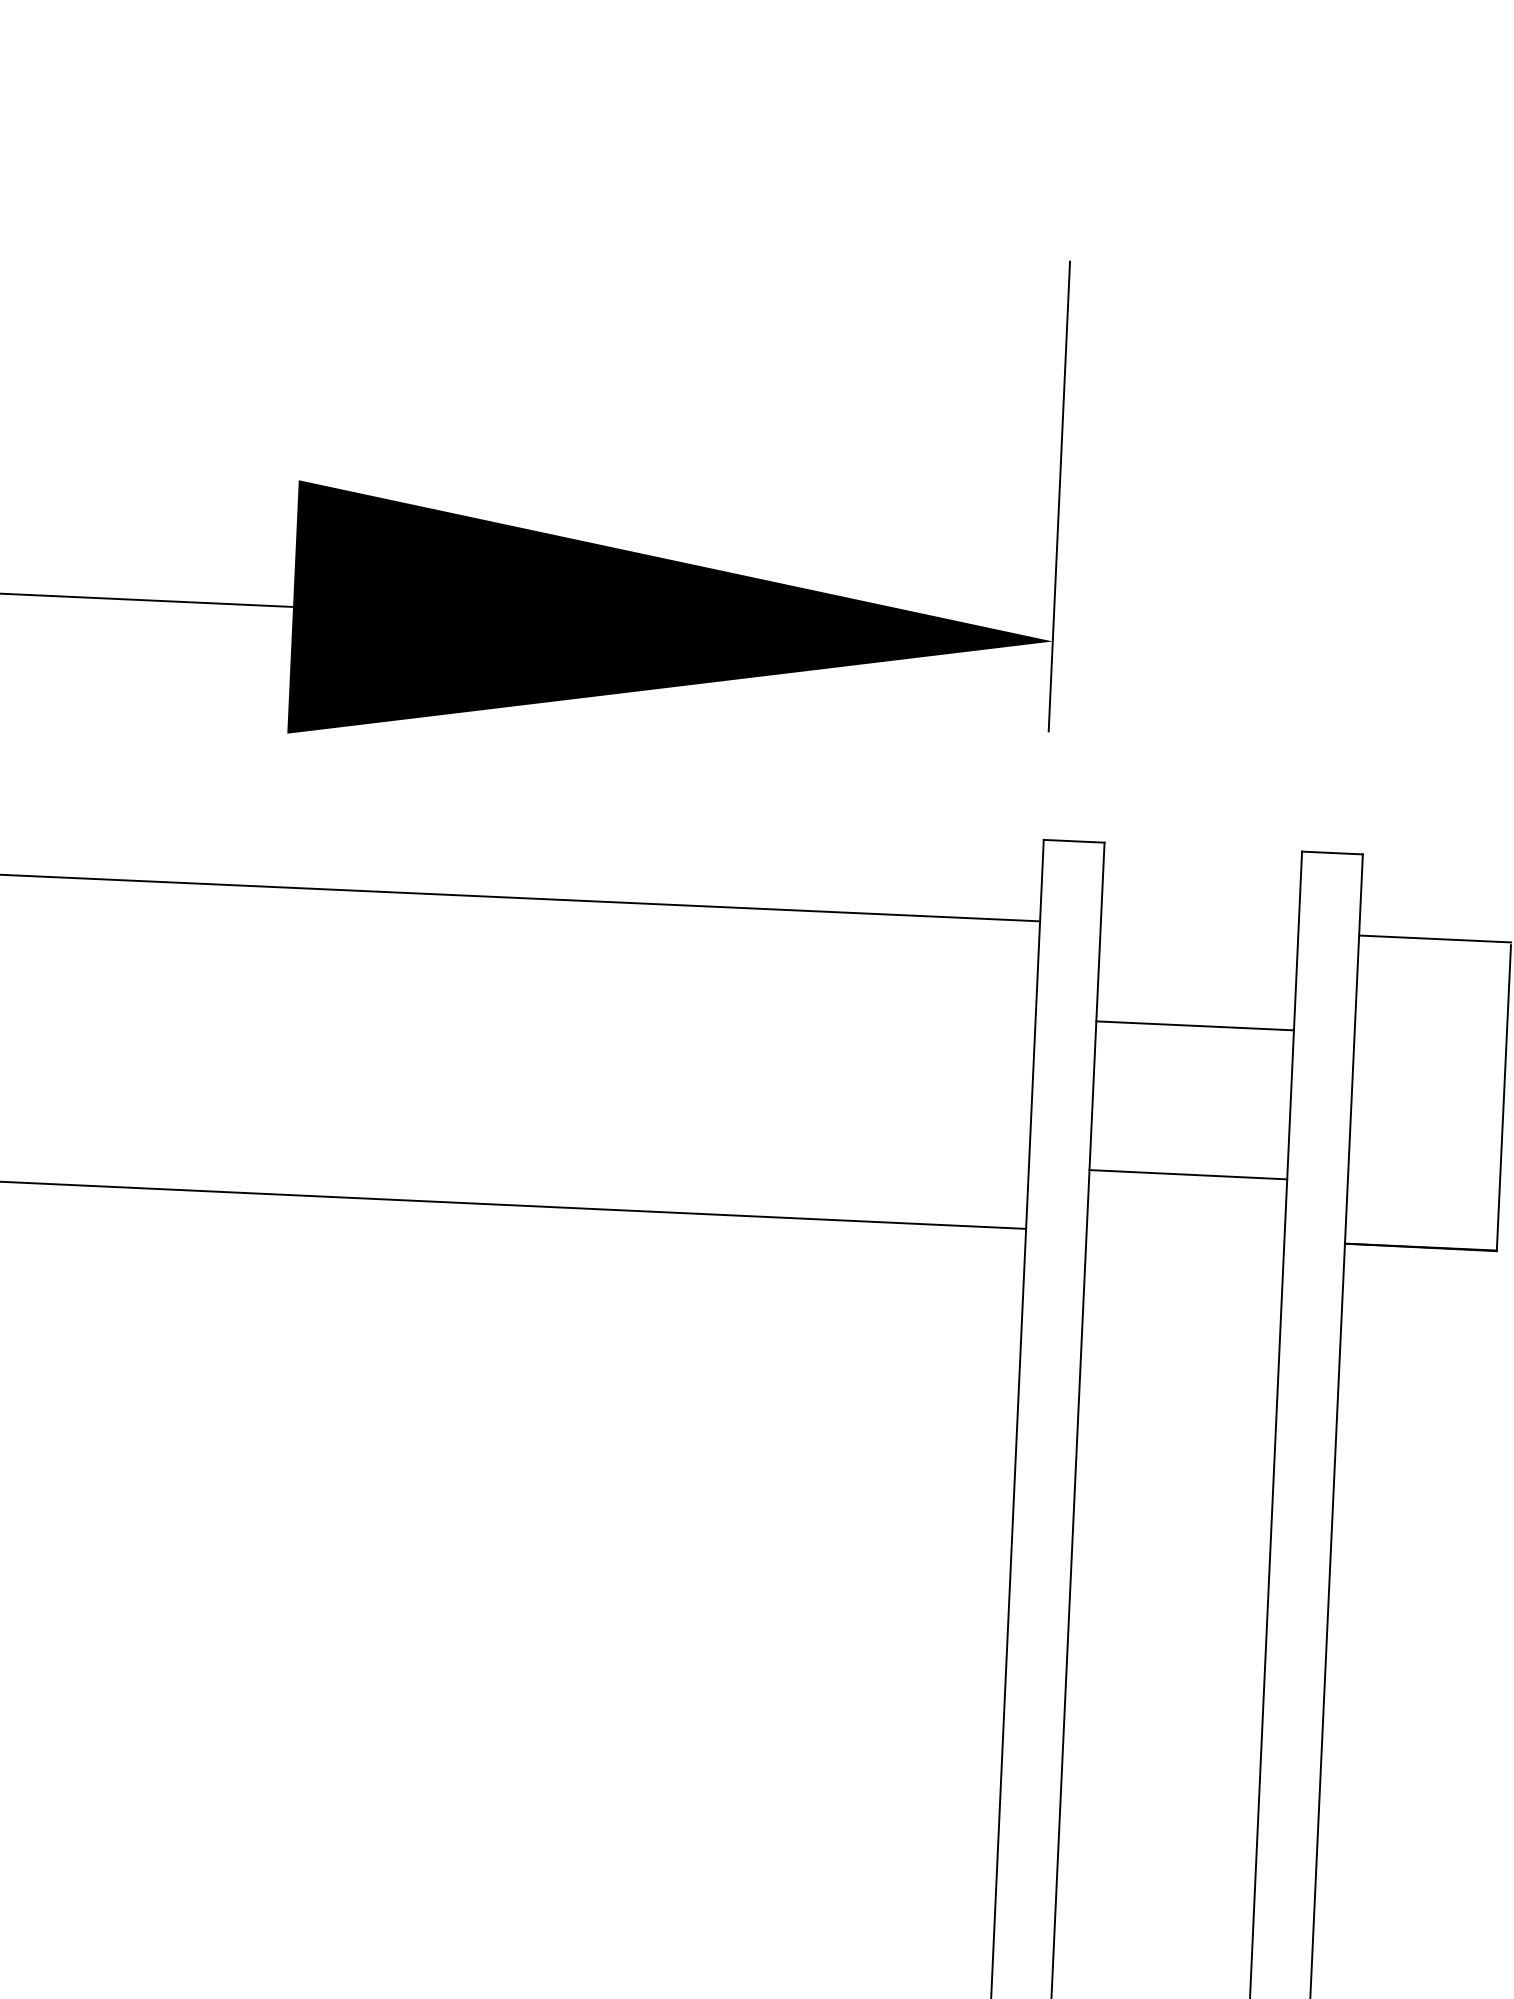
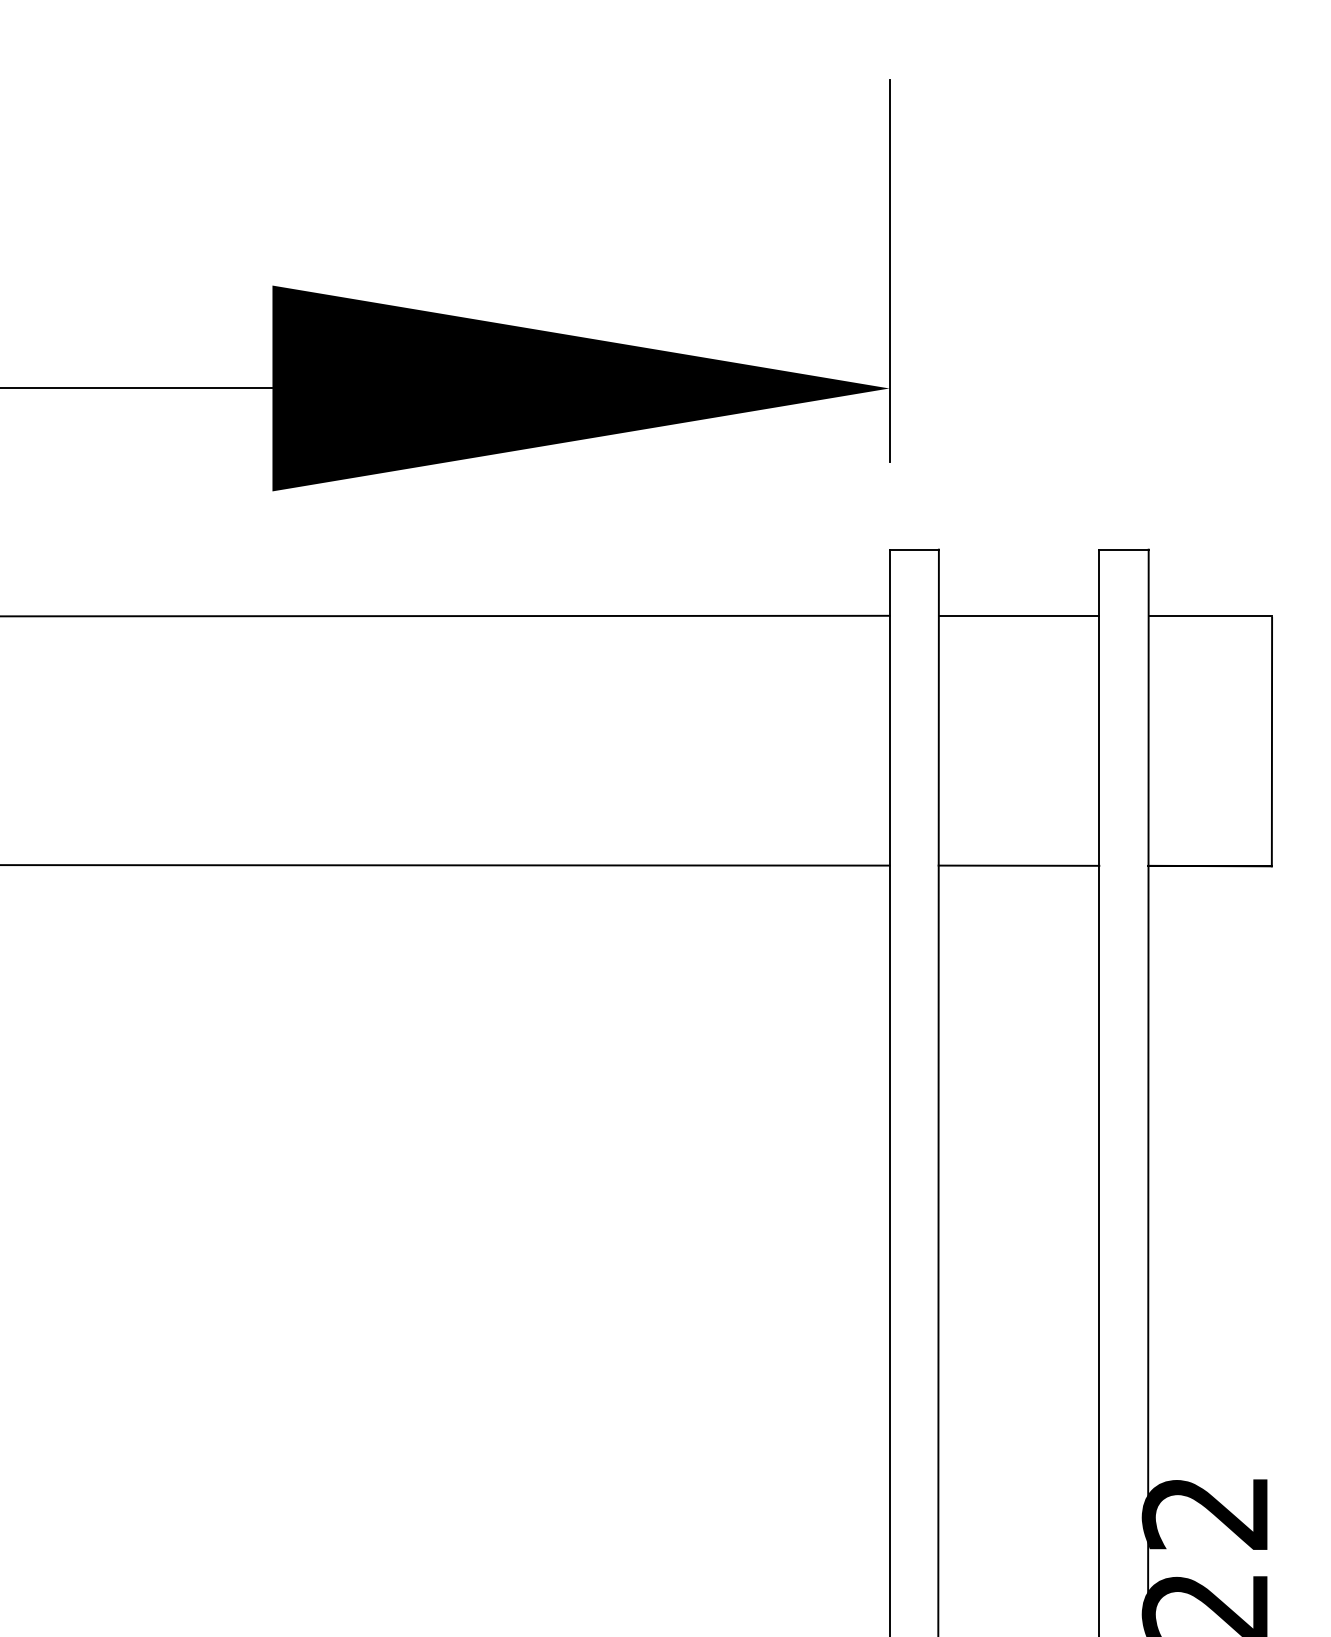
line: (1194, 1025) -> (1018, 615), moved
line: (1187, 1174) -> (1018, 865), moved

